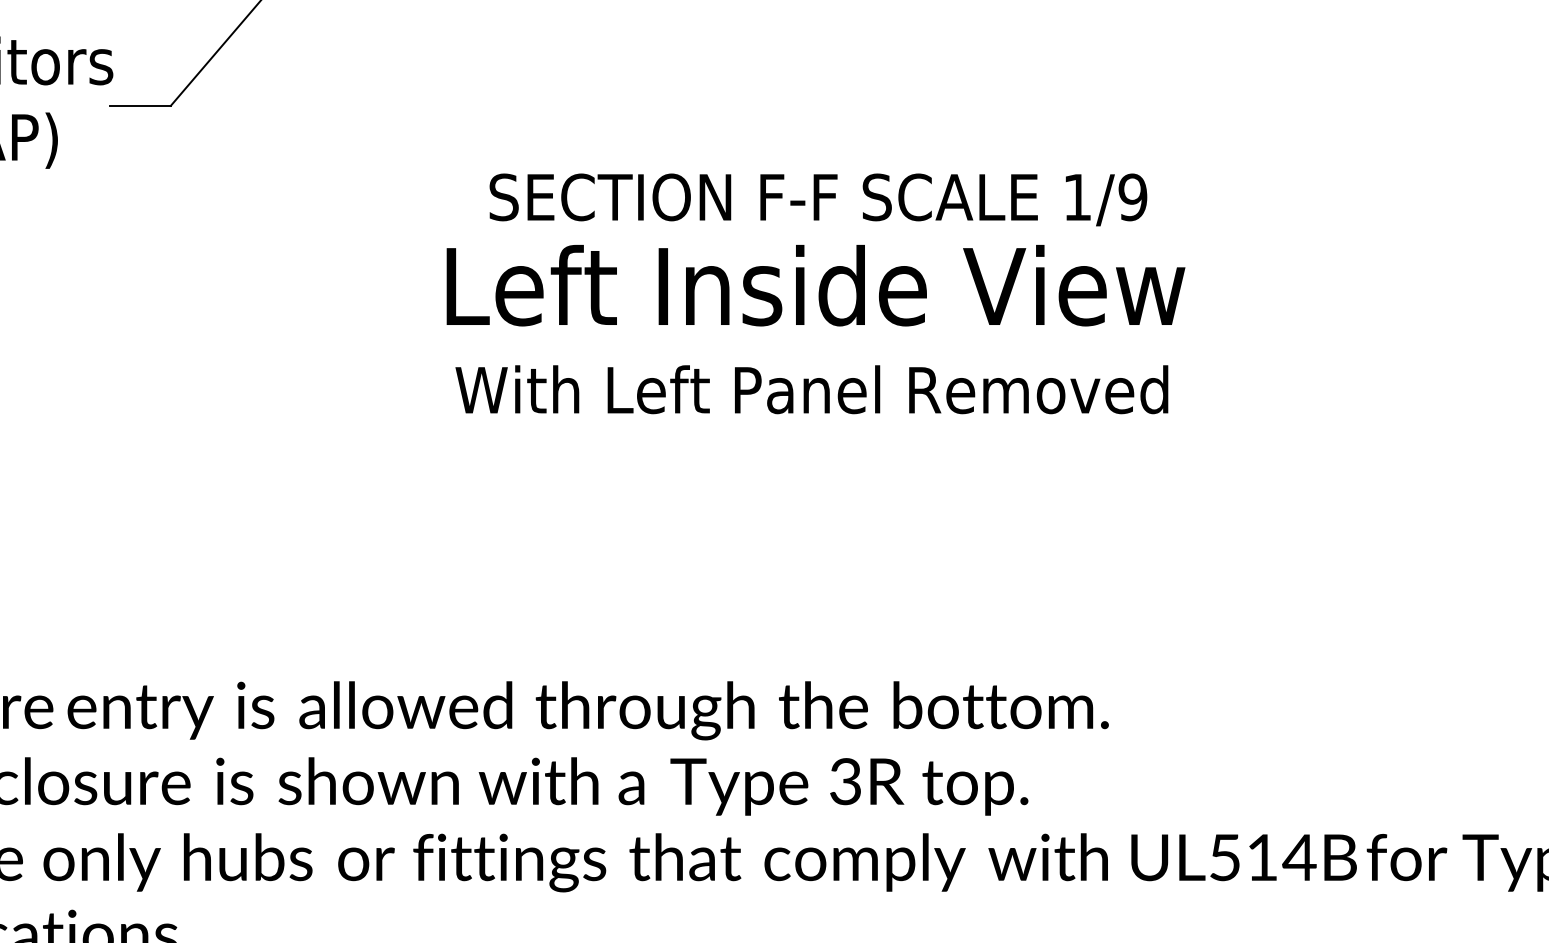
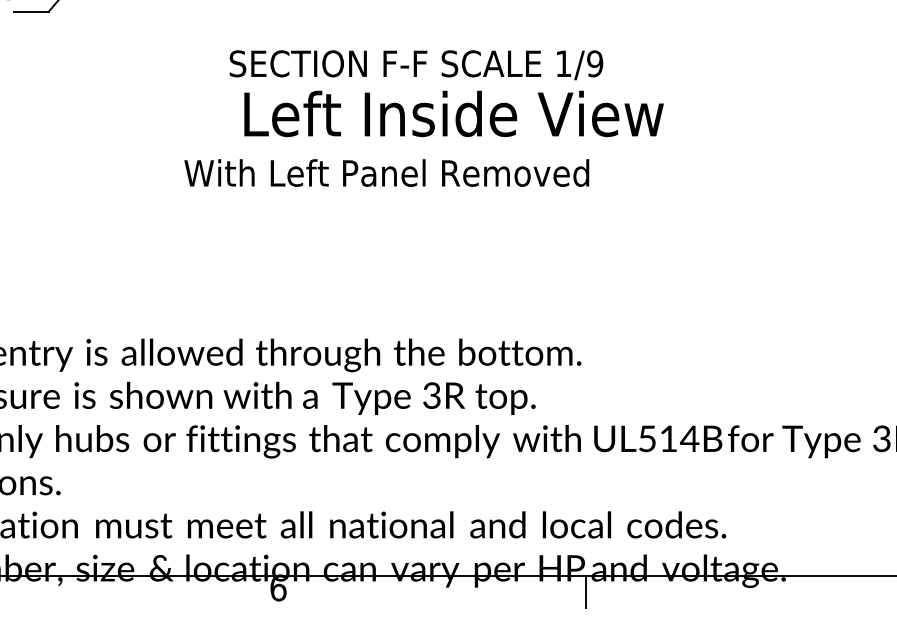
text: (814, 284) -> (453, 113), moved
text: (811, 388) -> (386, 172), moved

